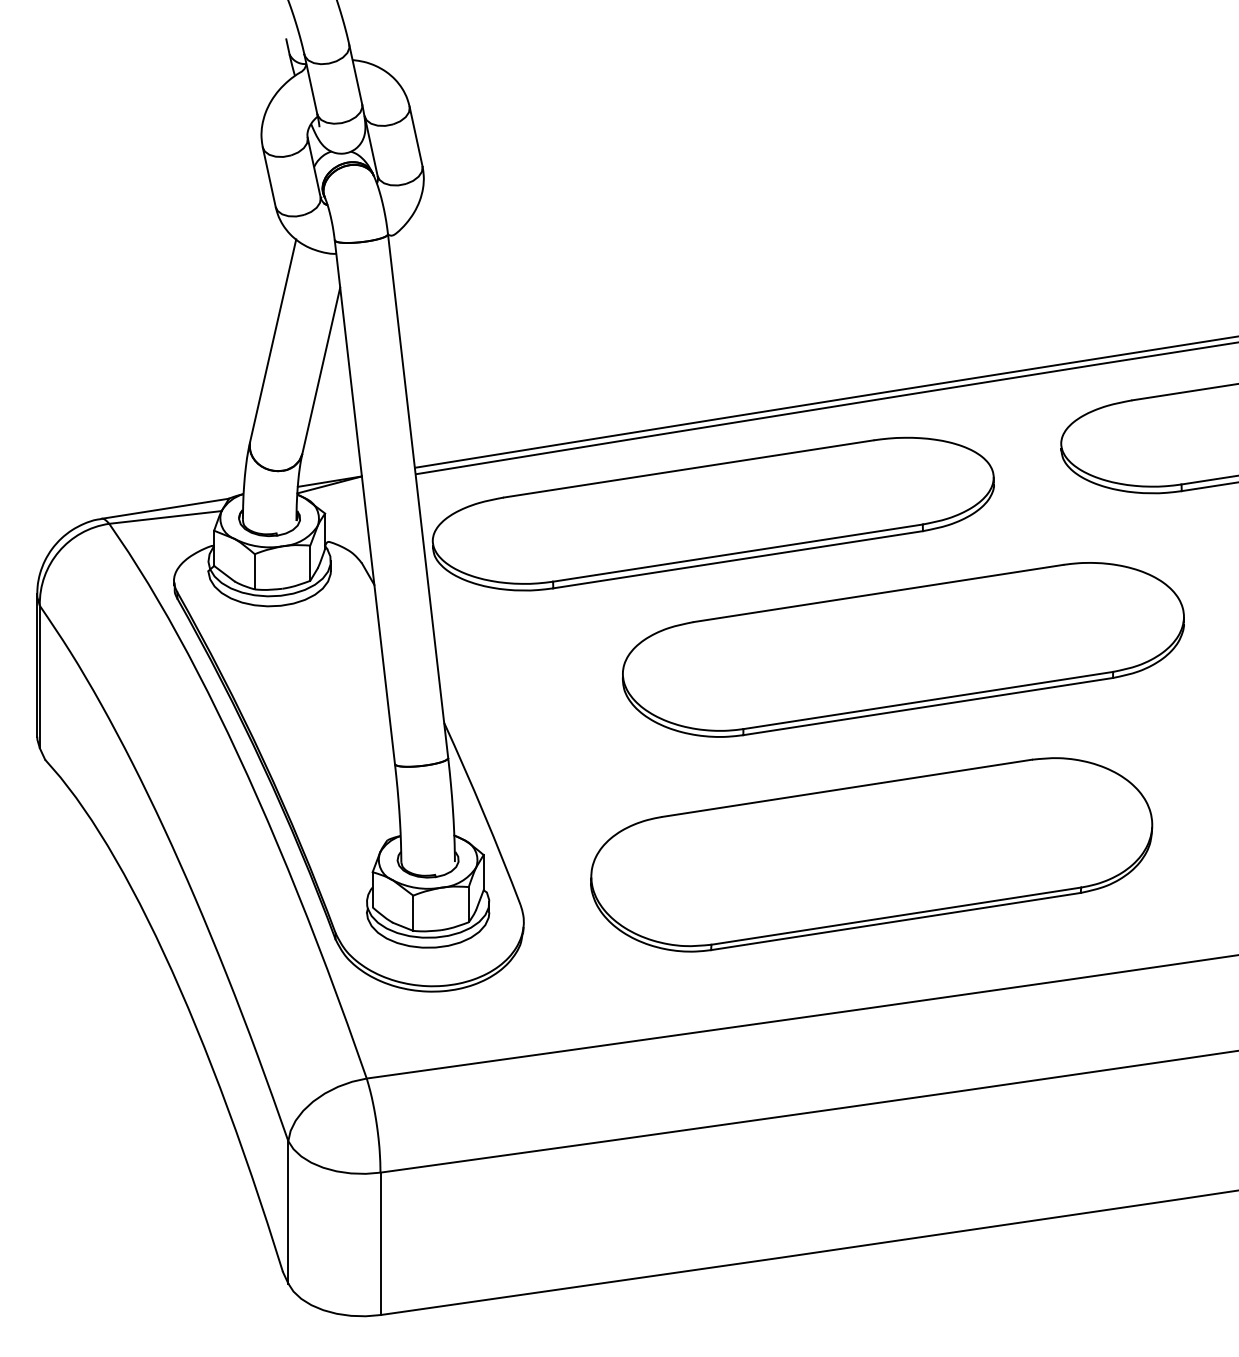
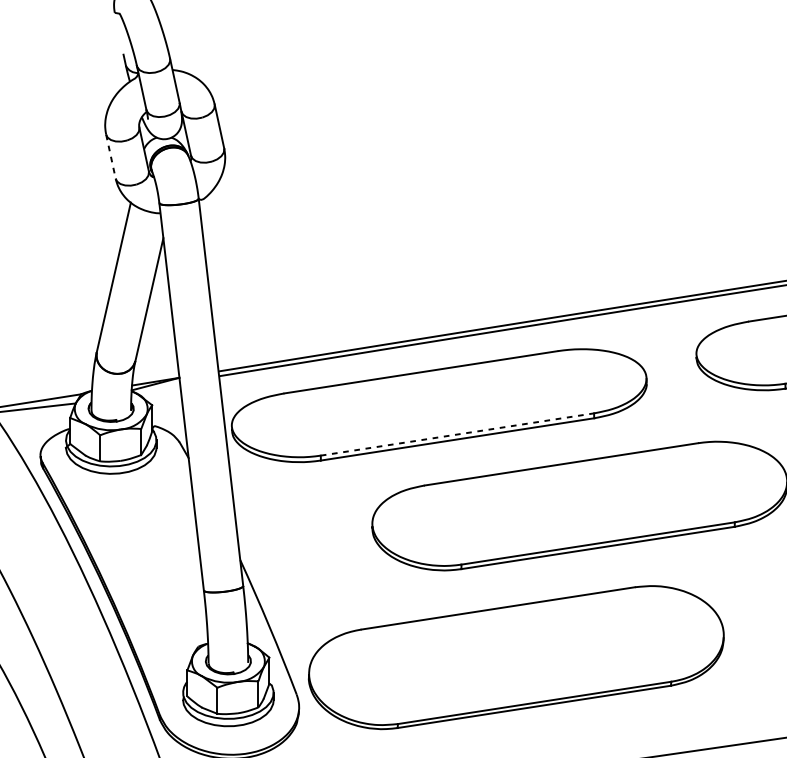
line: (269, 177) -> (111, 156), solid -> dashed
line: (738, 553) -> (457, 434), solid -> dashed
part: (871, 854) -> (516, 657), moved

